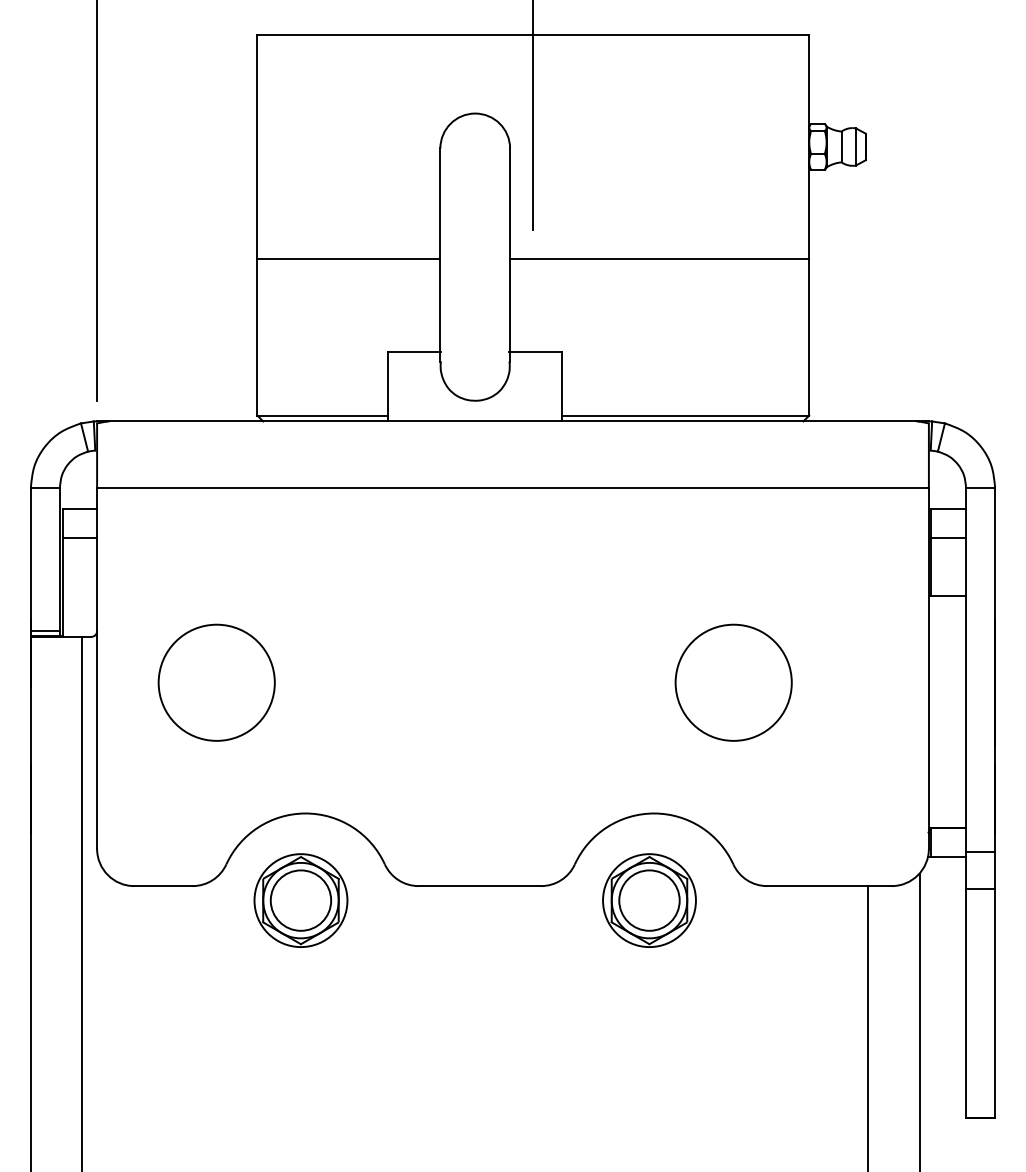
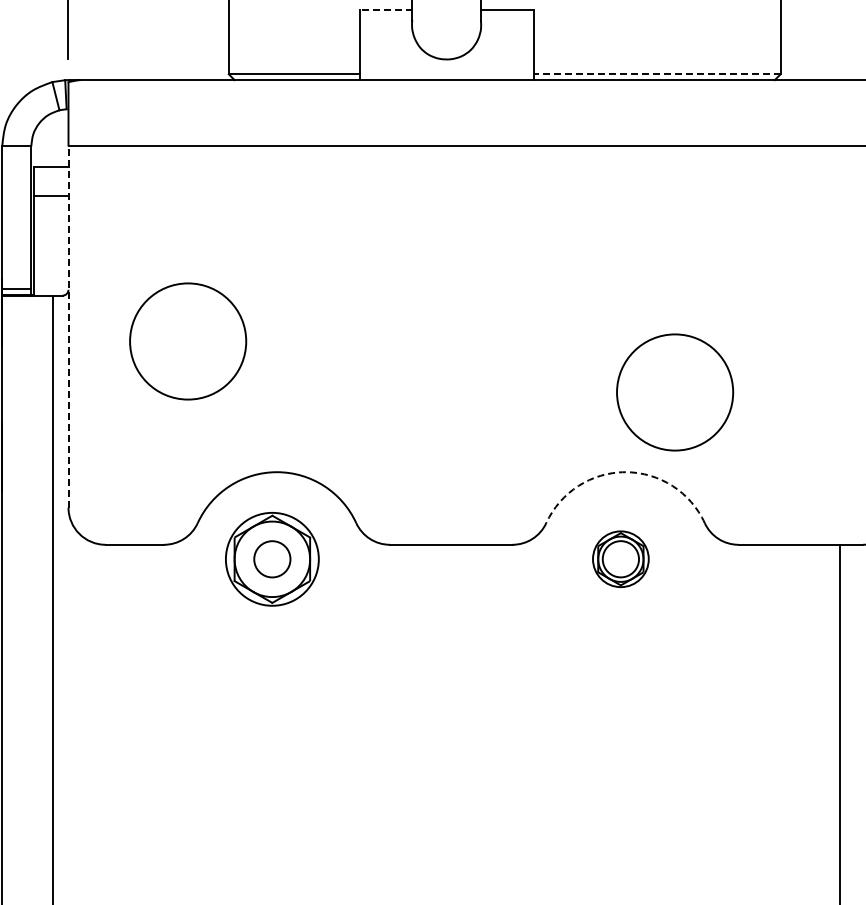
line: (414, 351) -> (385, 10), solid -> dashed
line: (685, 415) -> (656, 74), solid -> dashed
line: (97, 668) -> (68, 327), solid -> dashed
circle: (733, 682) -> (674, 392), moved
arc: (654, 813) -> (625, 472), solid -> dashed
circle: (300, 900) -> (271, 559), size x0.6
part: (649, 900) -> (620, 559), size x0.6

